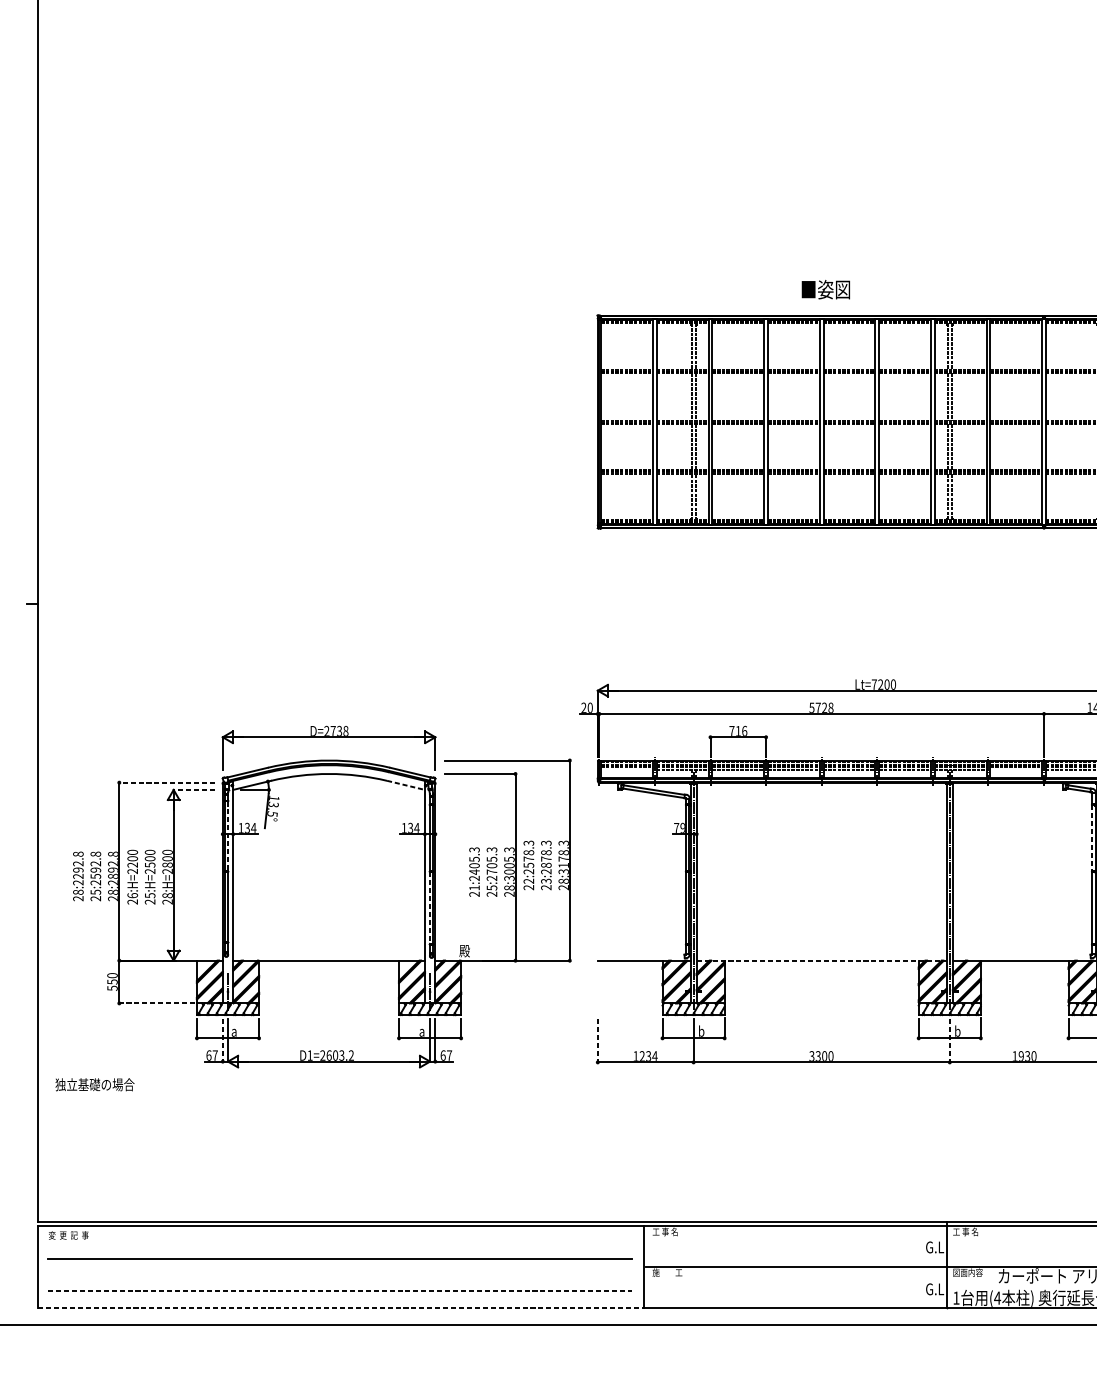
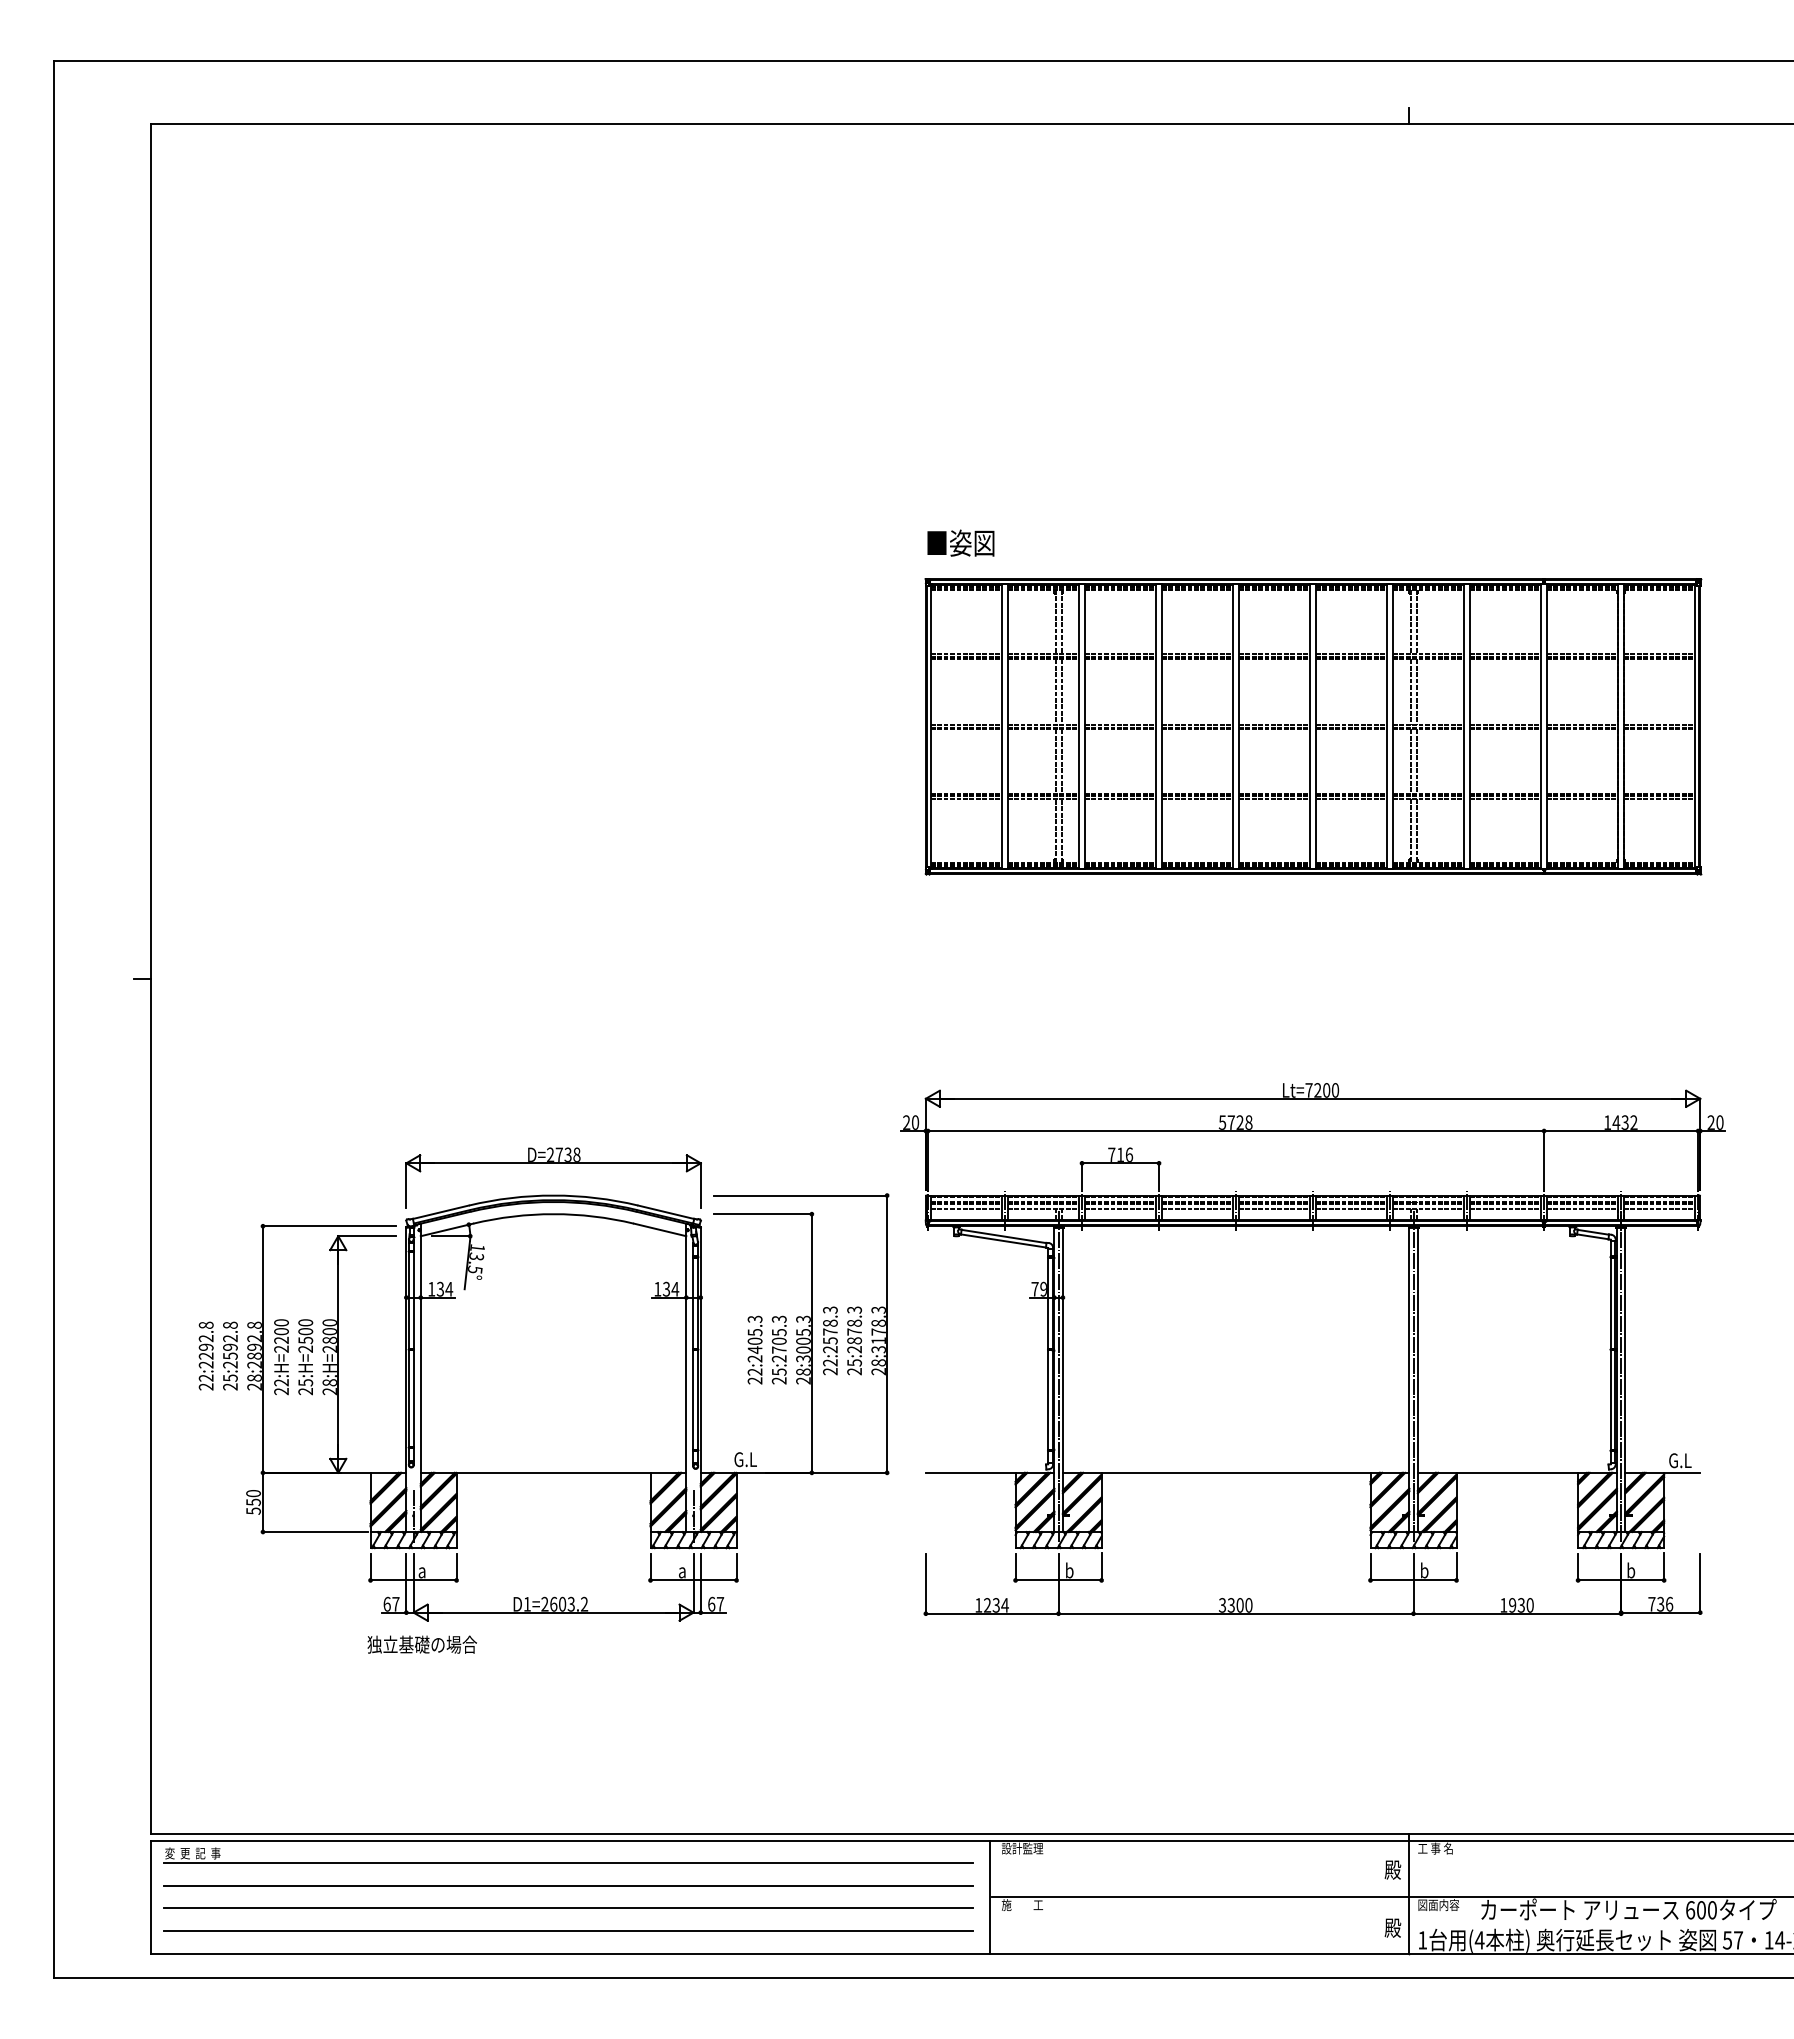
text: (825, 289) -> (960, 542), moved
line: (627, 770) -> (966, 1209), added
line: (1016, 770) -> (1505, 1209), added
line: (166, 782) -> (328, 1226), dashed -> solid
line: (406, 785) -> (660, 1229), dashed -> solid
line: (194, 790) -> (366, 1236), dashed -> solid
line: (227, 837) -> (413, 1301), dashed -> solid
line: (1091, 838) -> (1610, 1303), dashed -> solid
text: (546, 881) -> (854, 1362), 23:2878.3 -> 25:2878.3
text: (474, 887) -> (754, 1371), 21:2405.3 -> 22:2405.3
text: (77, 891) -> (205, 1377), 28:2292.8 -> 22:2292.8
text: (132, 895) -> (281, 1382), 26:H=2200 -> 22:H=2200
line: (430, 907) -> (693, 1399), dashed -> solid
text: (467, 951) -> (745, 1459), 殿 -> G.L
line: (822, 960) -> (1236, 1472), dashed -> solid
line: (156, 1003) -> (314, 1532), dashed -> solid
line: (222, 1040) -> (406, 1583), dashed -> solid
line: (597, 1041) -> (925, 1584), dashed -> solid
line: (949, 1041) -> (1413, 1584), dashed -> solid
text: (94, 1084) -> (421, 1644), moved
text: (667, 1231) -> (1022, 1848), 工 事 名 -> 設計監理
line: (339, 1242) -> (568, 1863), added
text: (934, 1247) -> (1392, 1869), G.L -> 殿
line: (339, 1275) -> (568, 1908), added
text: (934, 1288) -> (1392, 1927), G.L -> 殿
line: (339, 1291) -> (568, 1931), dashed -> solid
line: (341, 1307) -> (570, 1953), dashed -> solid

